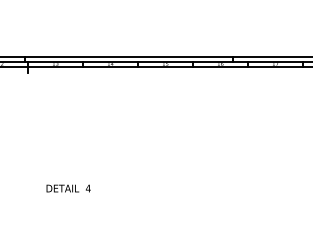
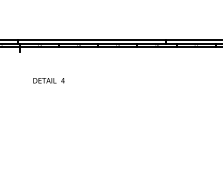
text: (68, 188) -> (48, 80), moved

